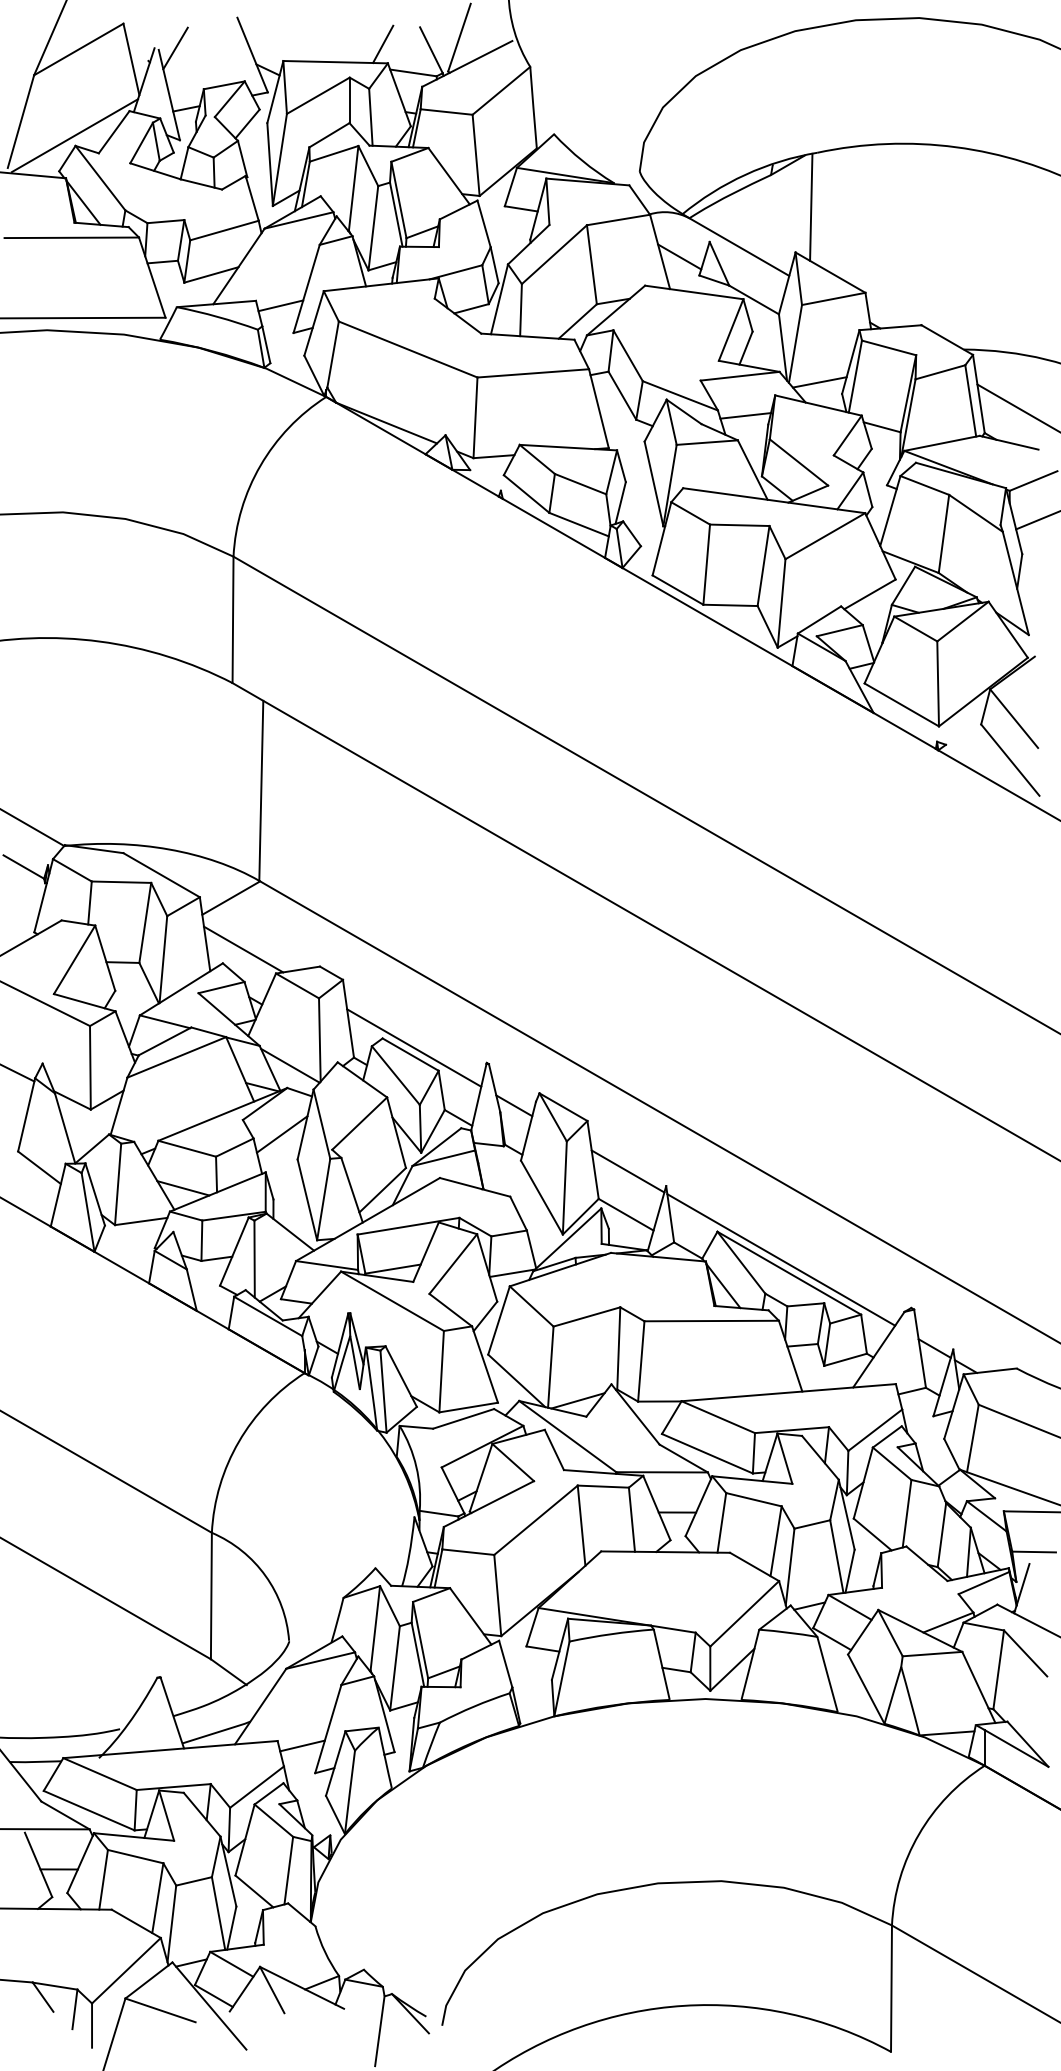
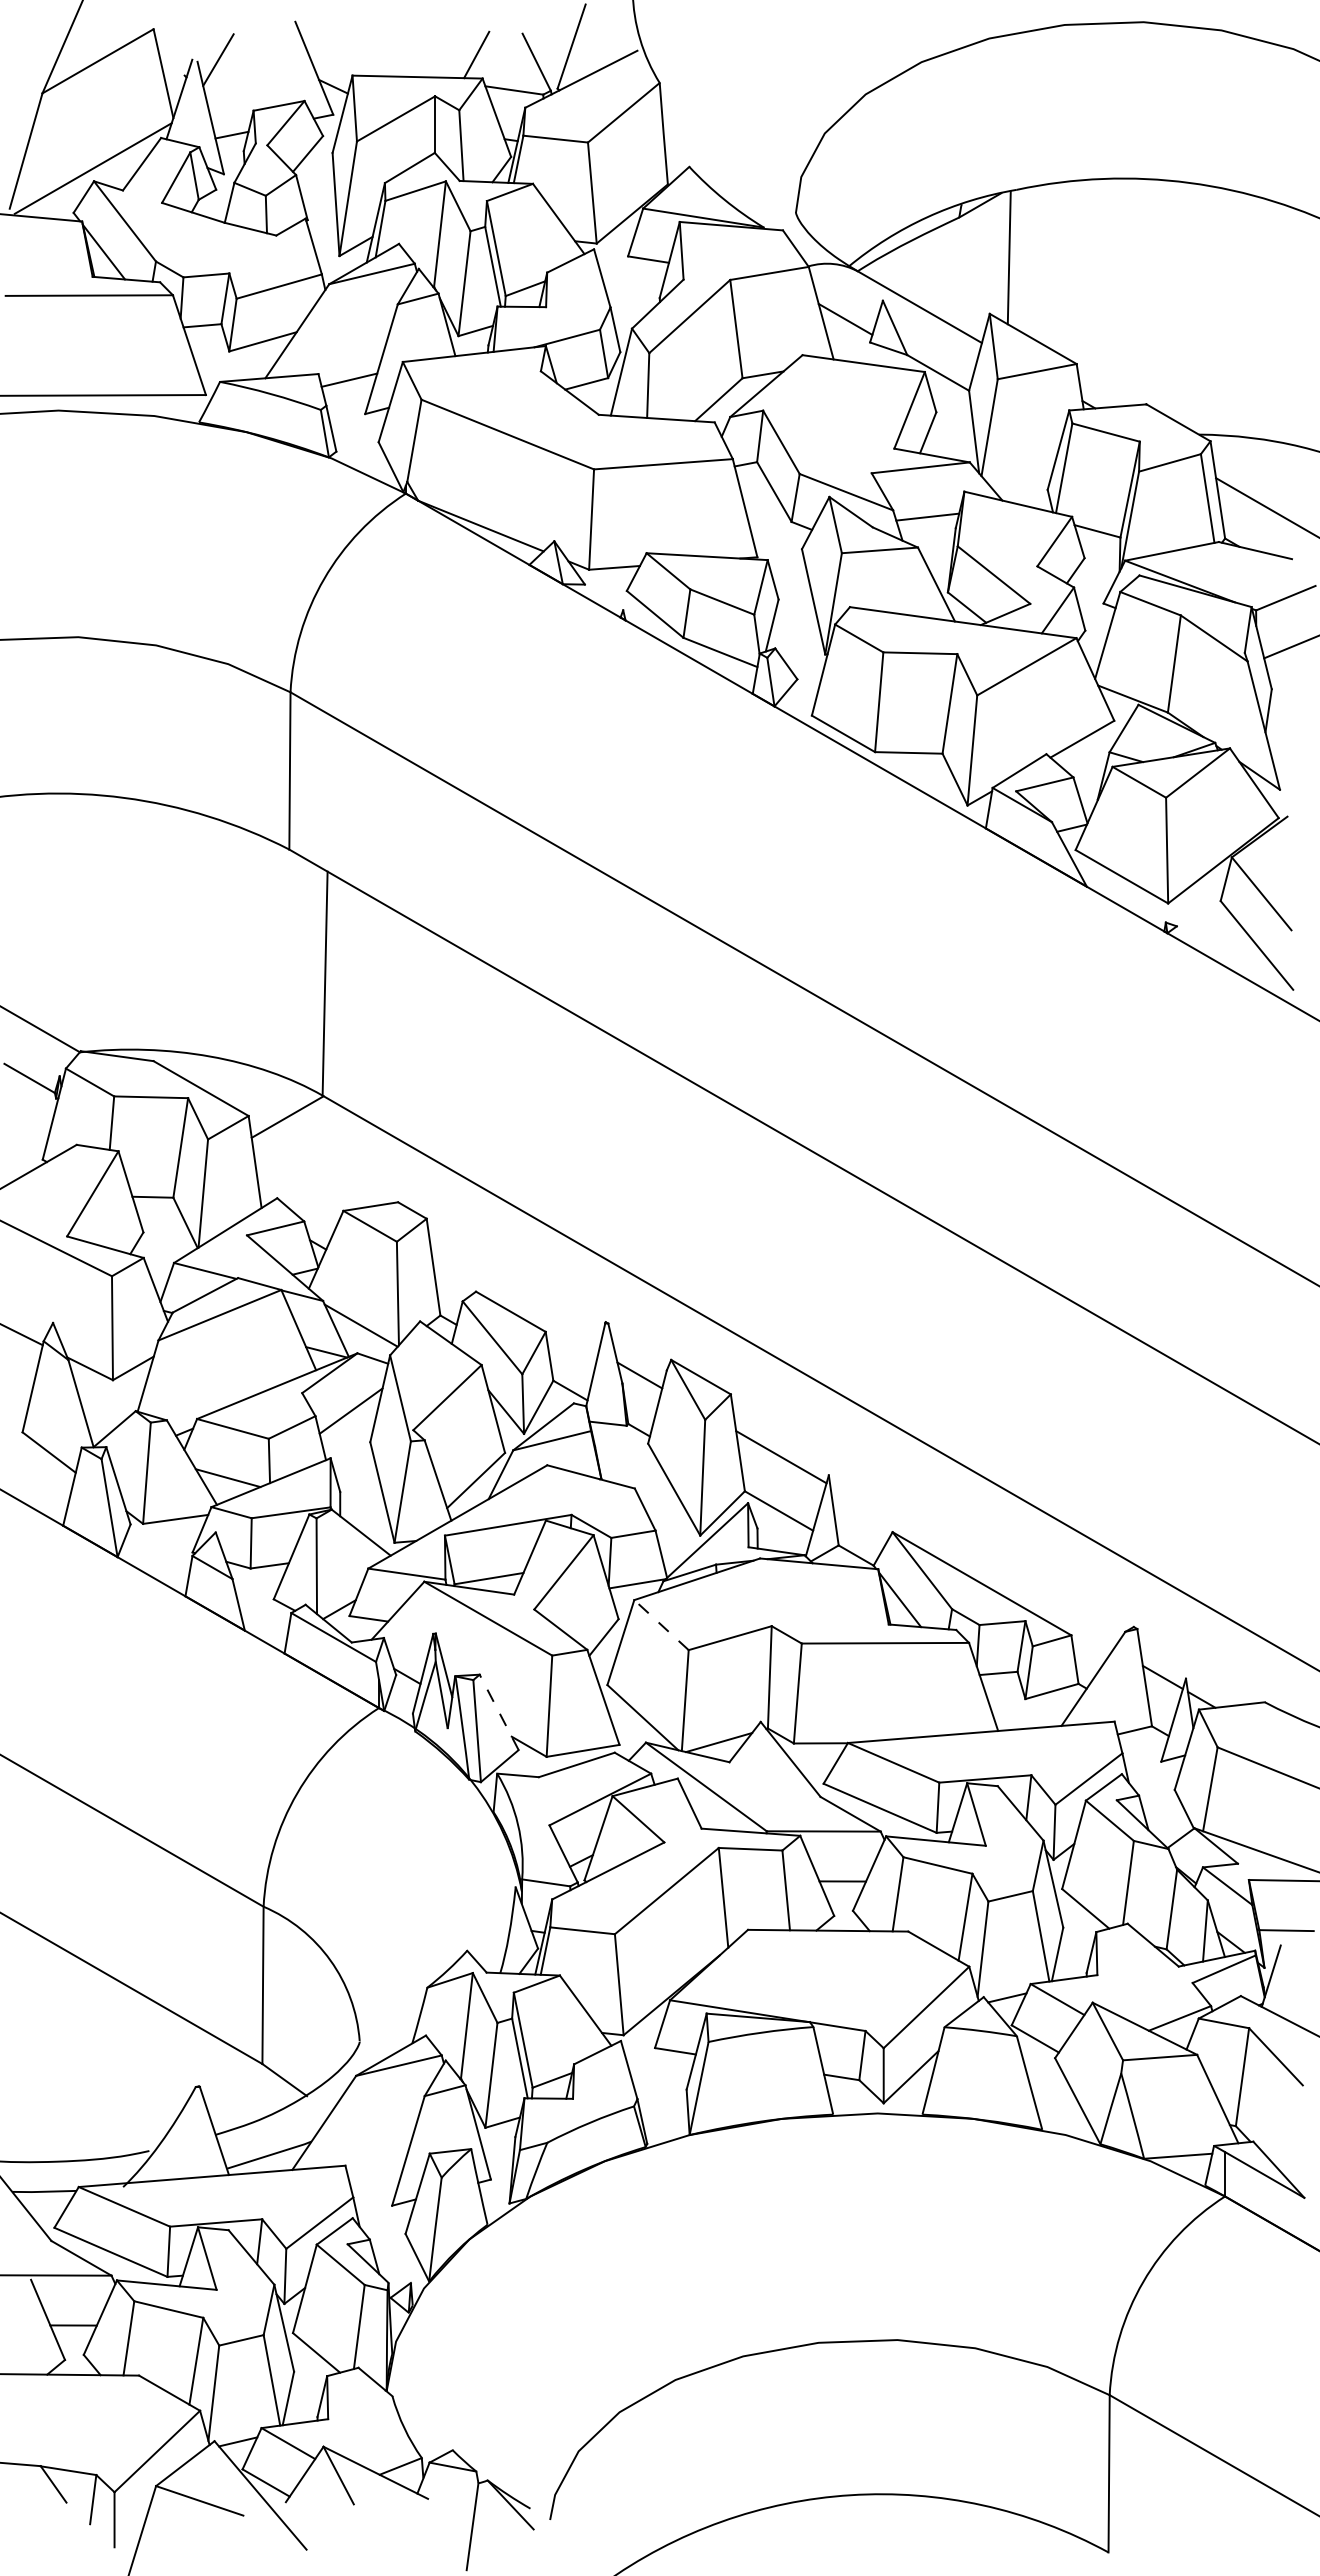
line: (819, 382) -> (1019, 475), removed
line: (243, 949) -> (302, 1180), removed
line: (413, 1047) -> (514, 1303), removed
line: (780, 1260) -> (971, 1567), removed
line: (531, 1306) -> (661, 1625), solid -> dashed
line: (400, 1375) -> (498, 1711), solid -> dashed
line: (302, 1745) -> (376, 2171), removed

